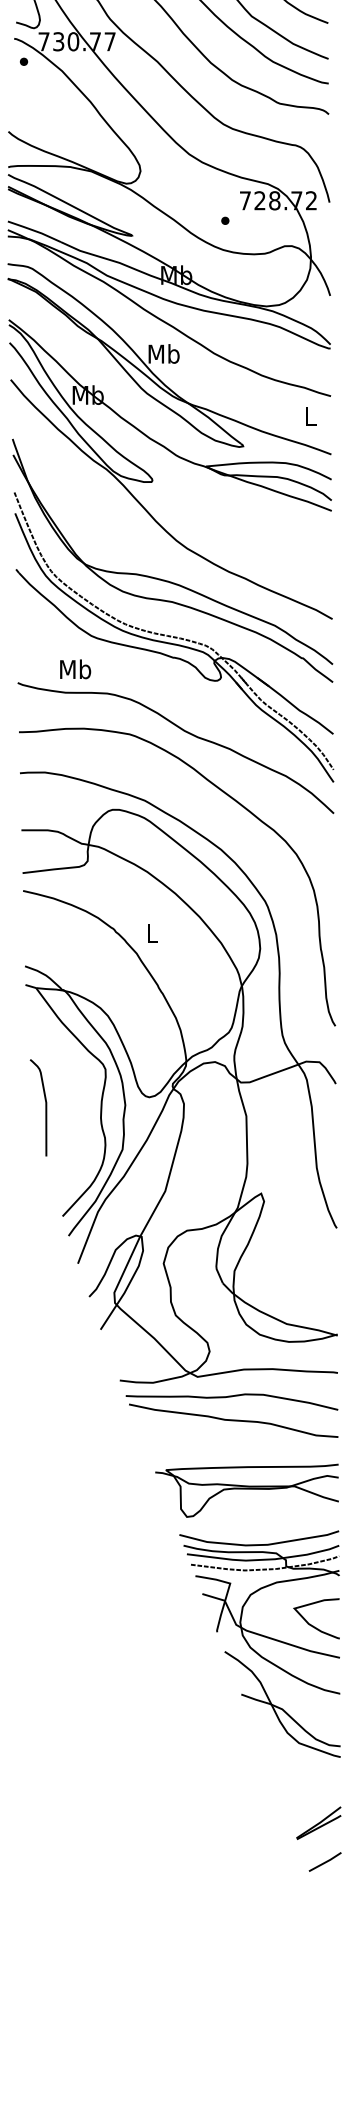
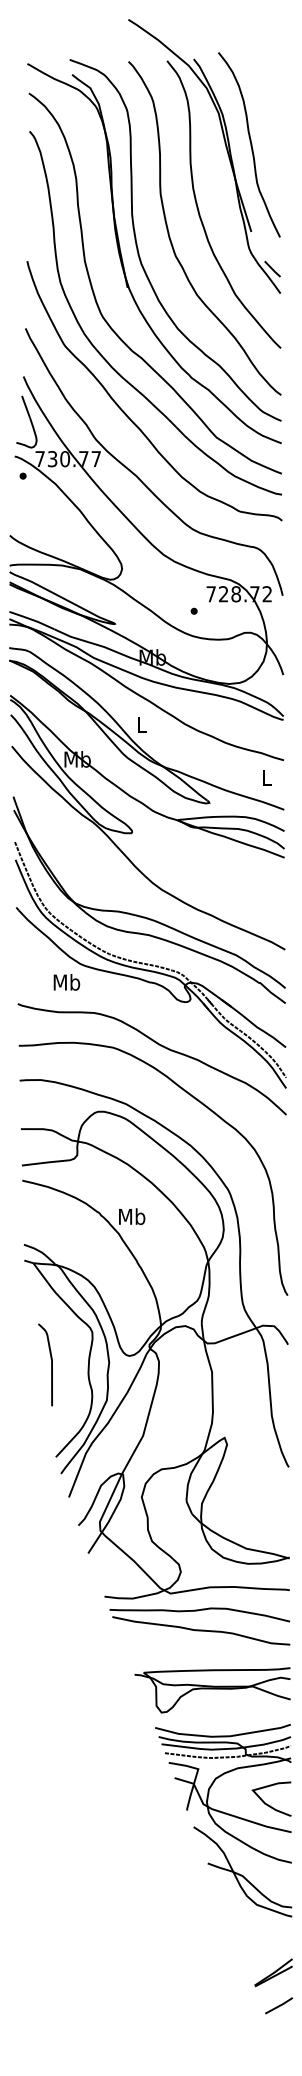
text: (164, 354) -> (142, 724), Mb -> L
text: (75, 669) -> (66, 982), moved
text: (152, 933) -> (132, 1216), L -> Mb
curve: (45, 1107) -> (51, 1364), moved

